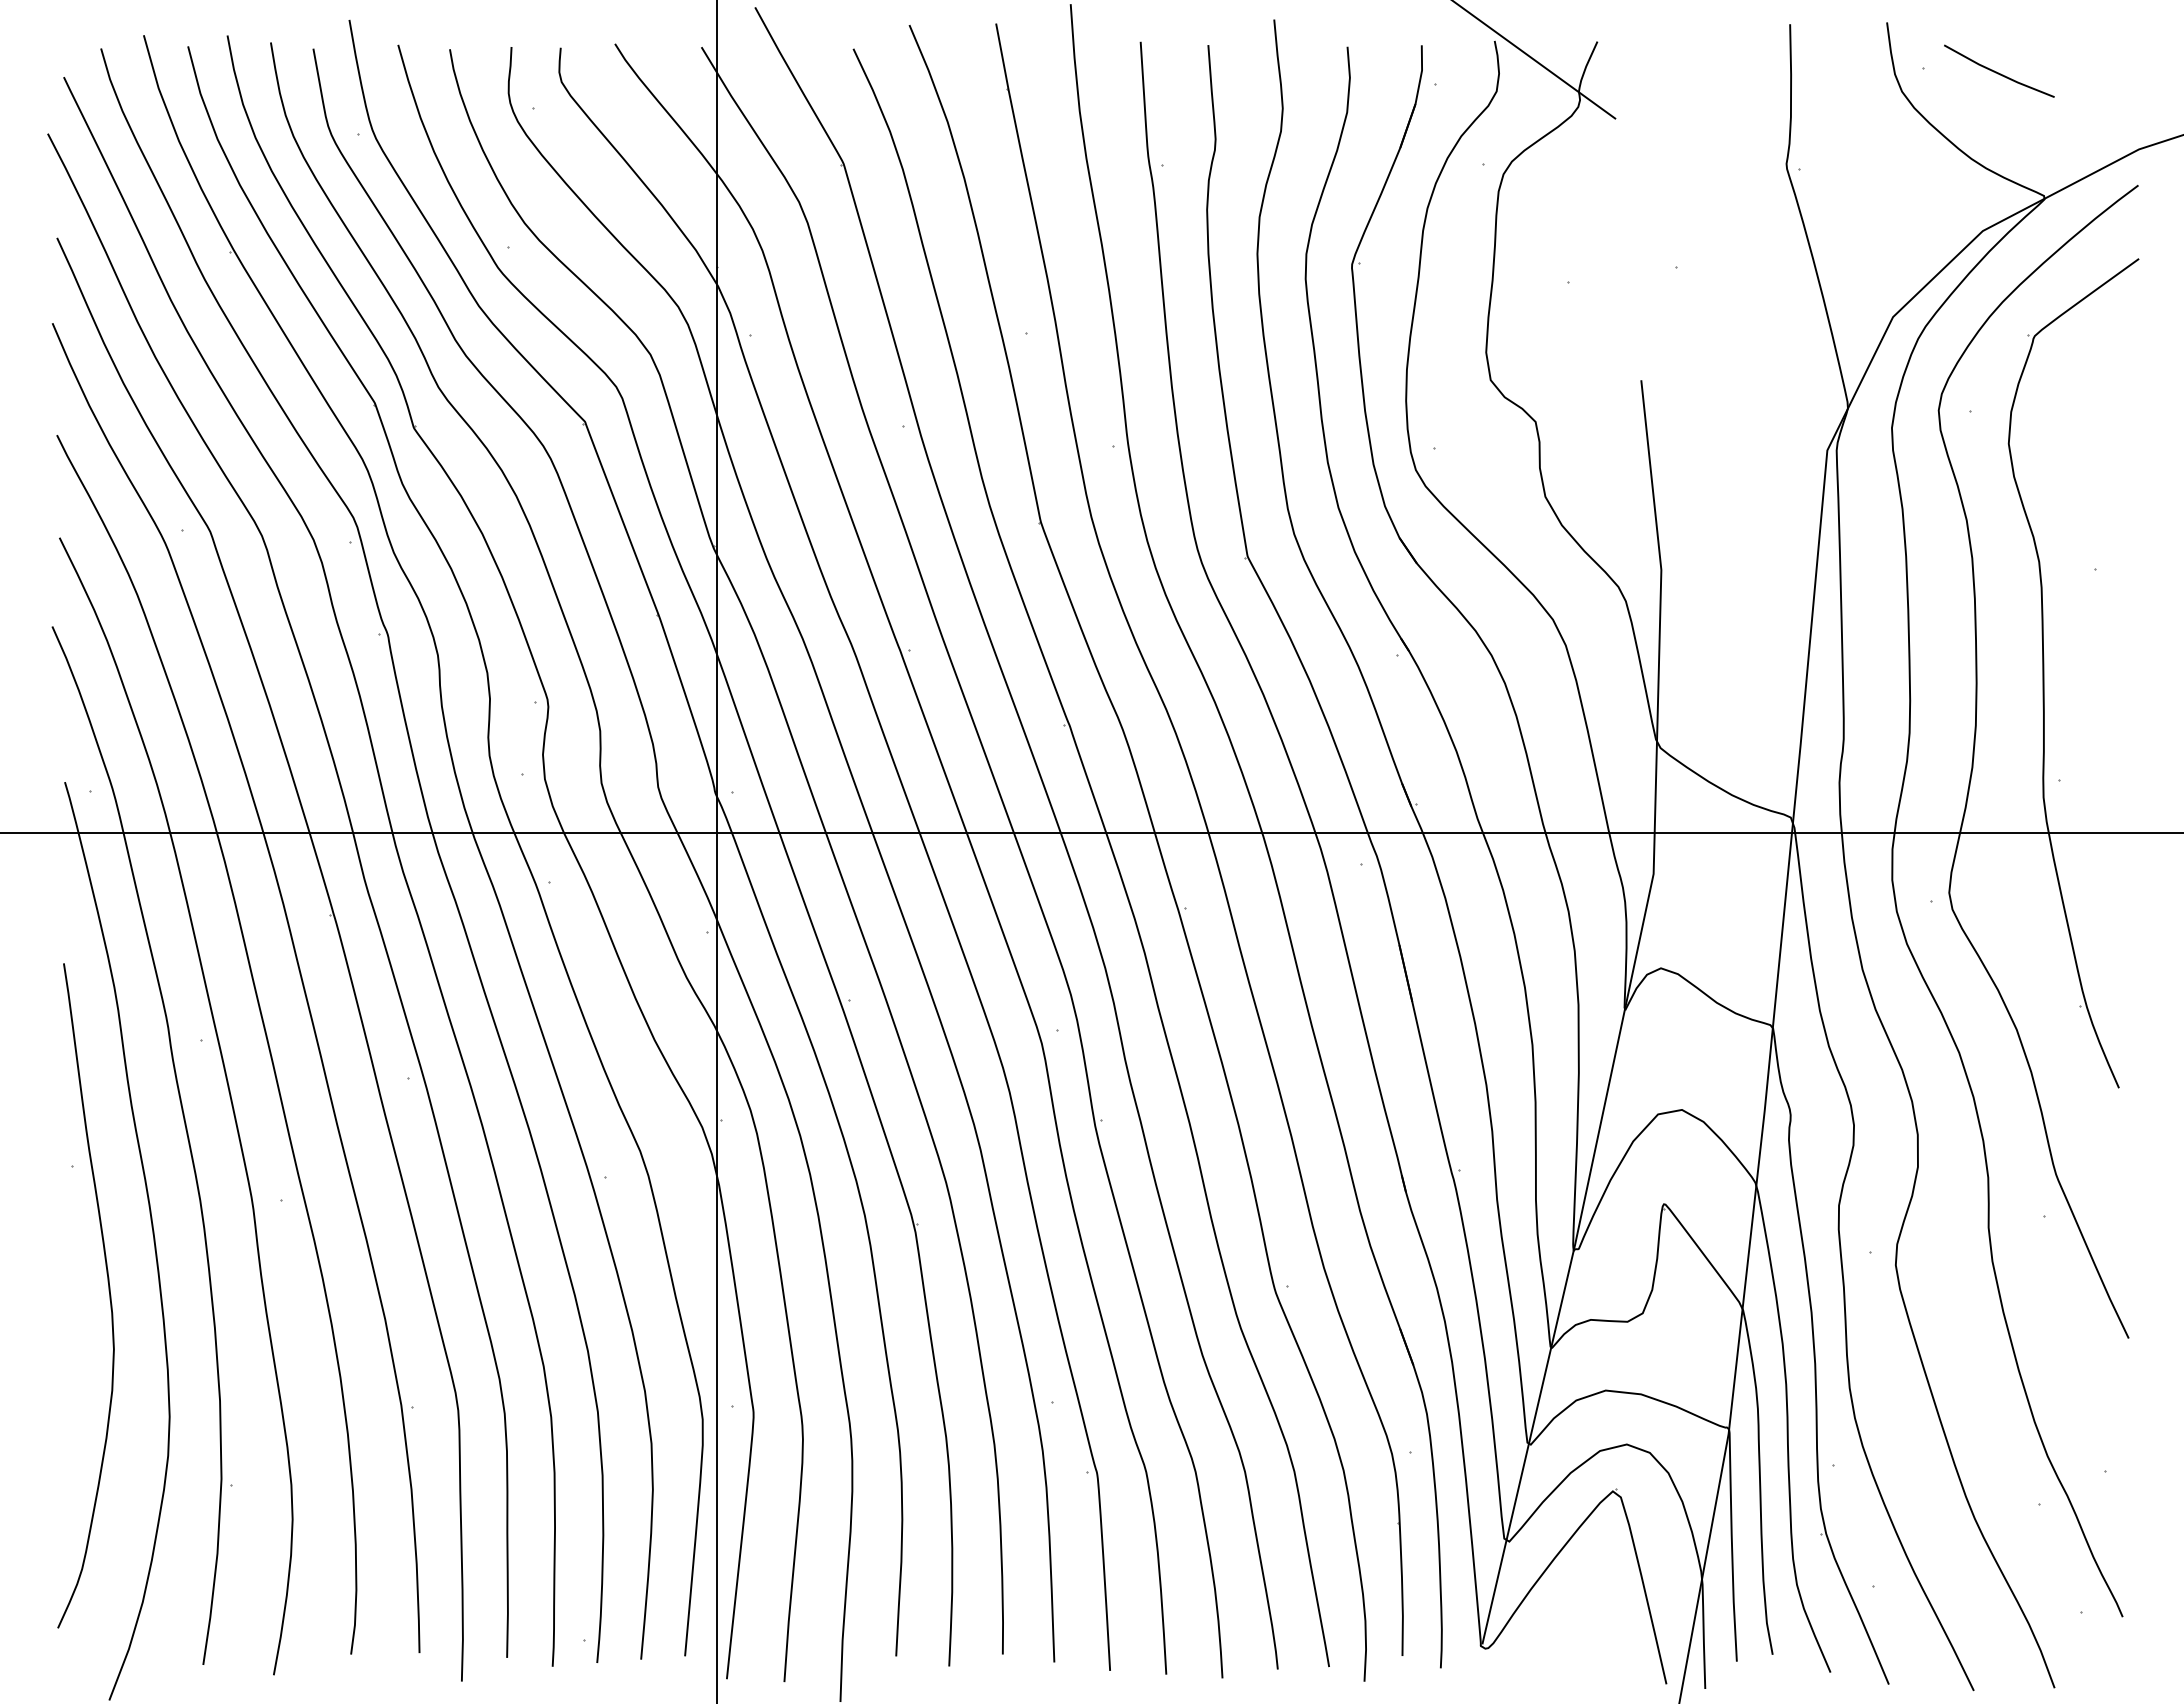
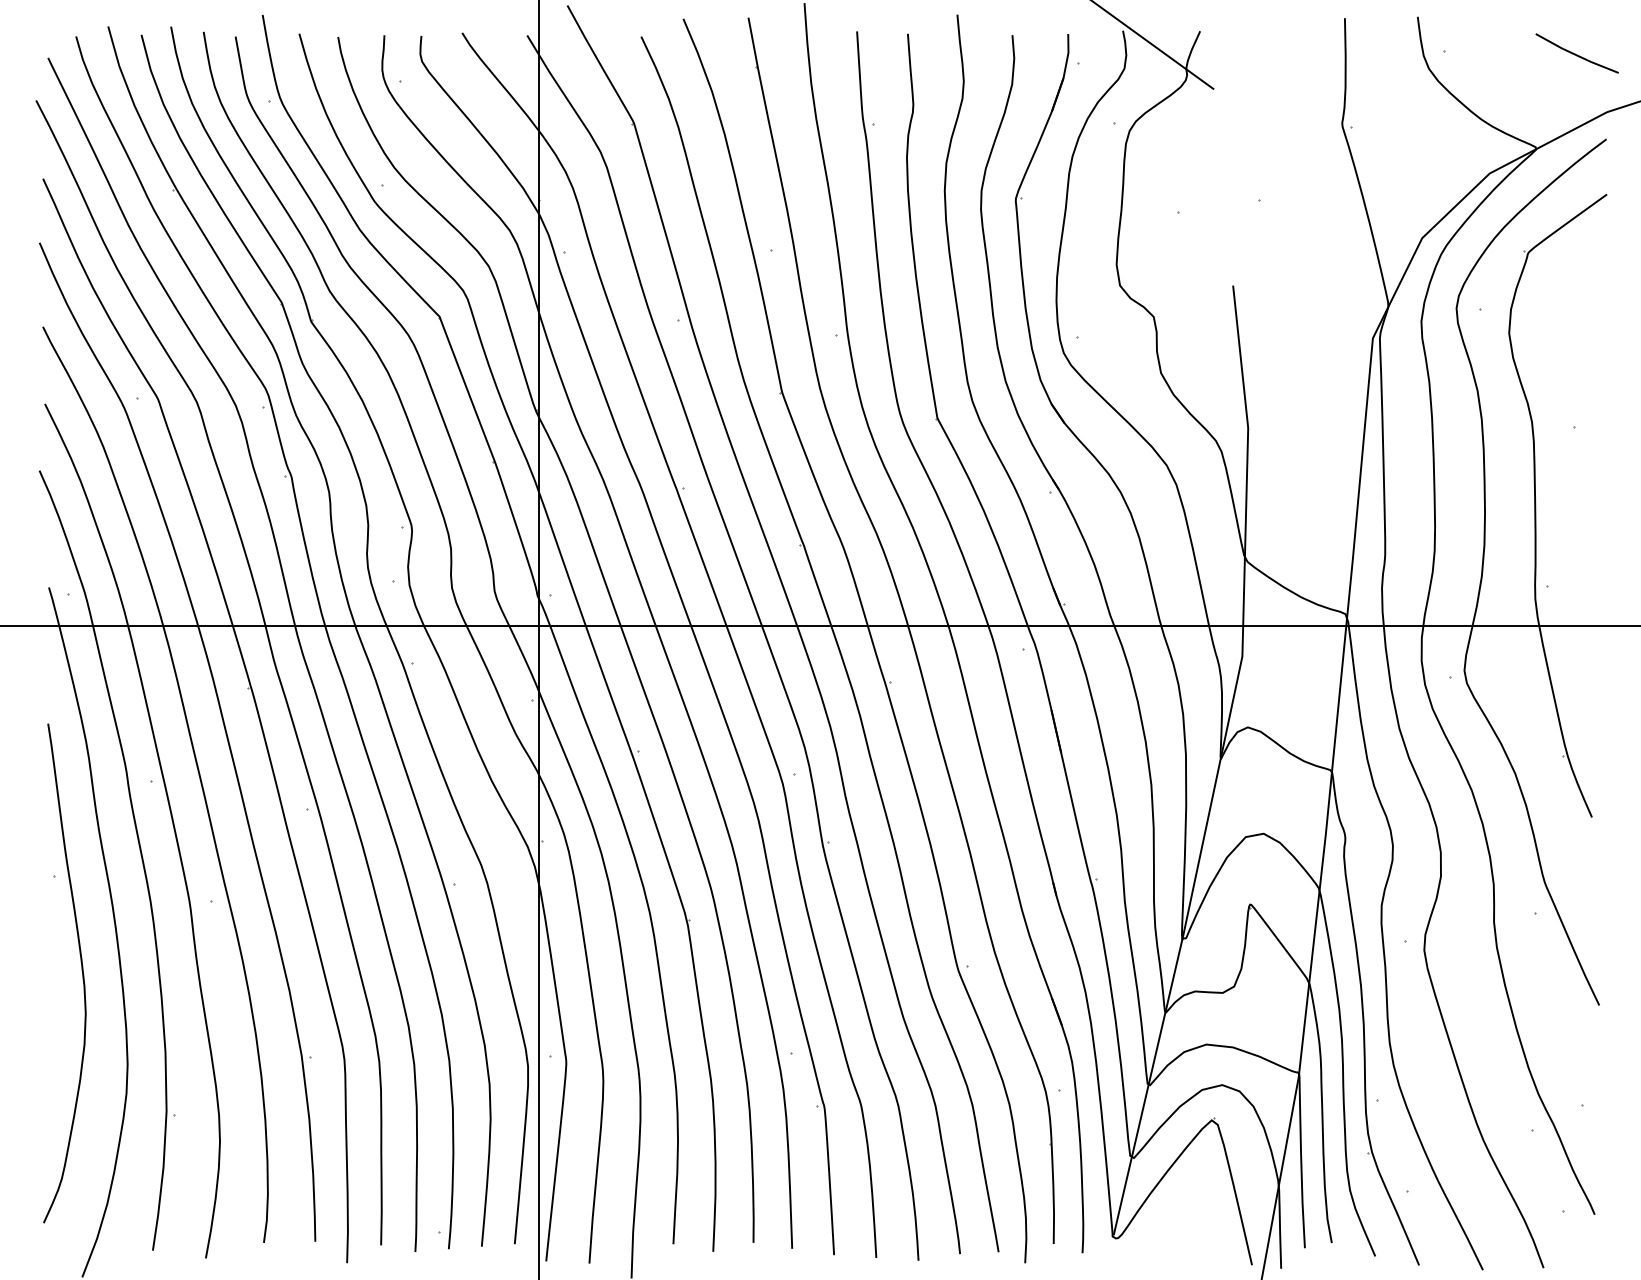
line: (1998, 72) -> (1576, 54), moved

